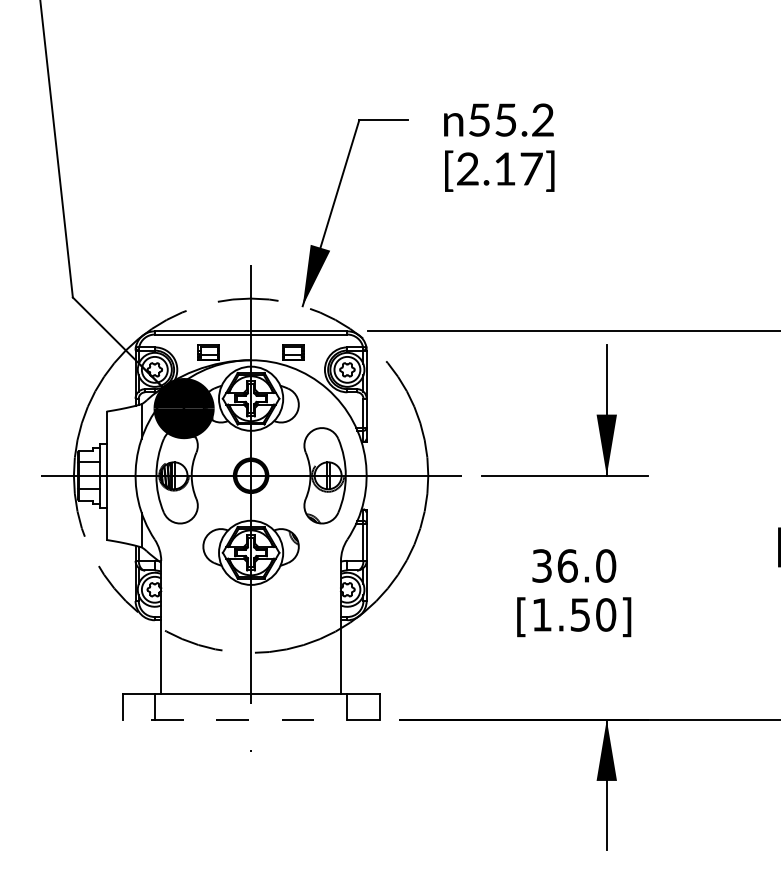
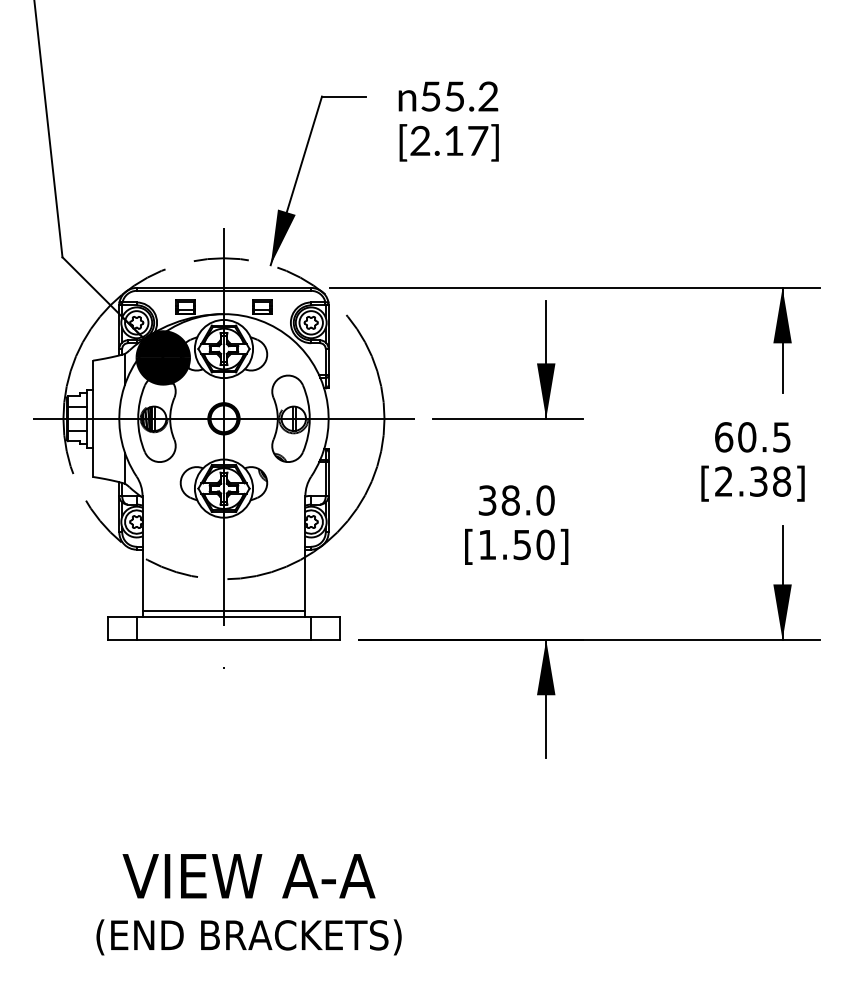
text: (567, 565) -> (510, 500), 36.0 -> 38.0
line: (250, 687) -> (223, 610), added
line: (250, 719) -> (223, 639), dashed -> solid

